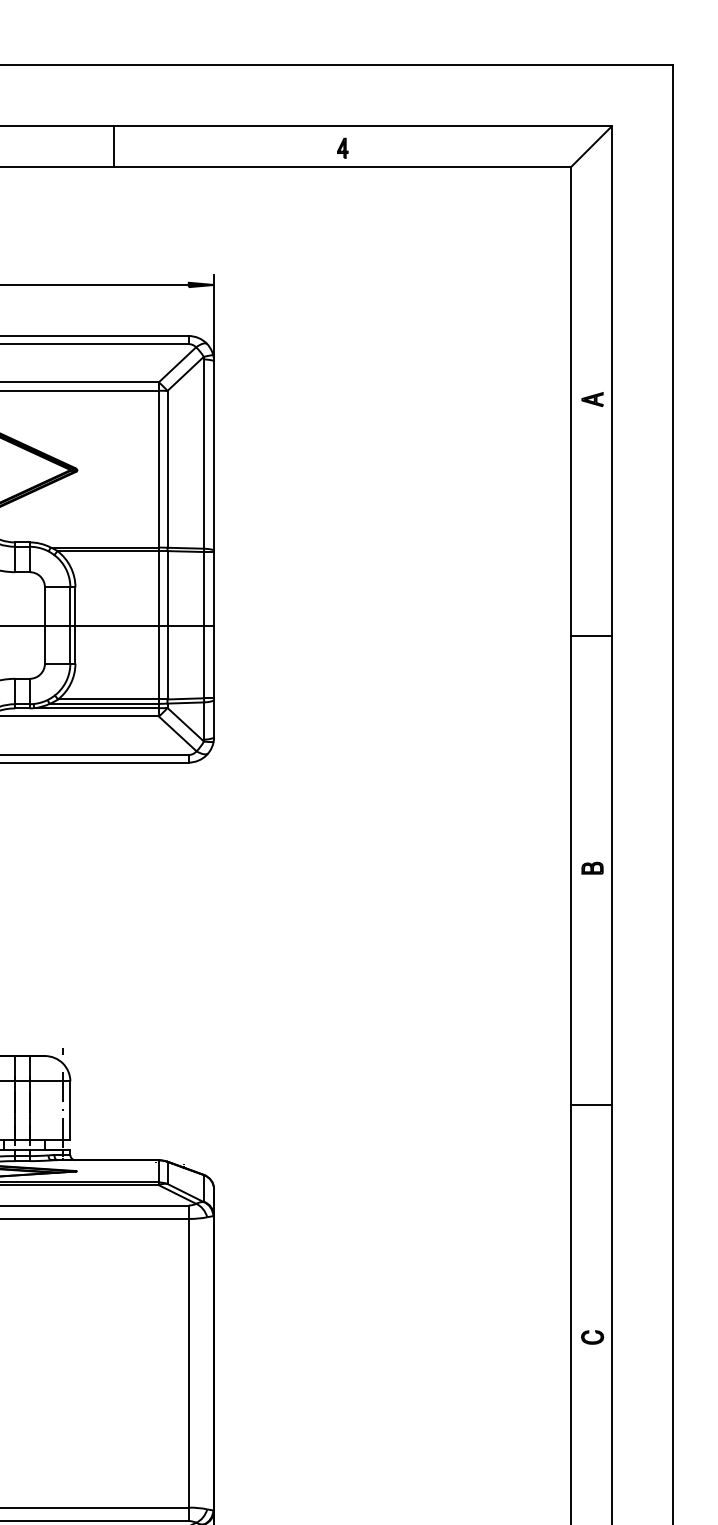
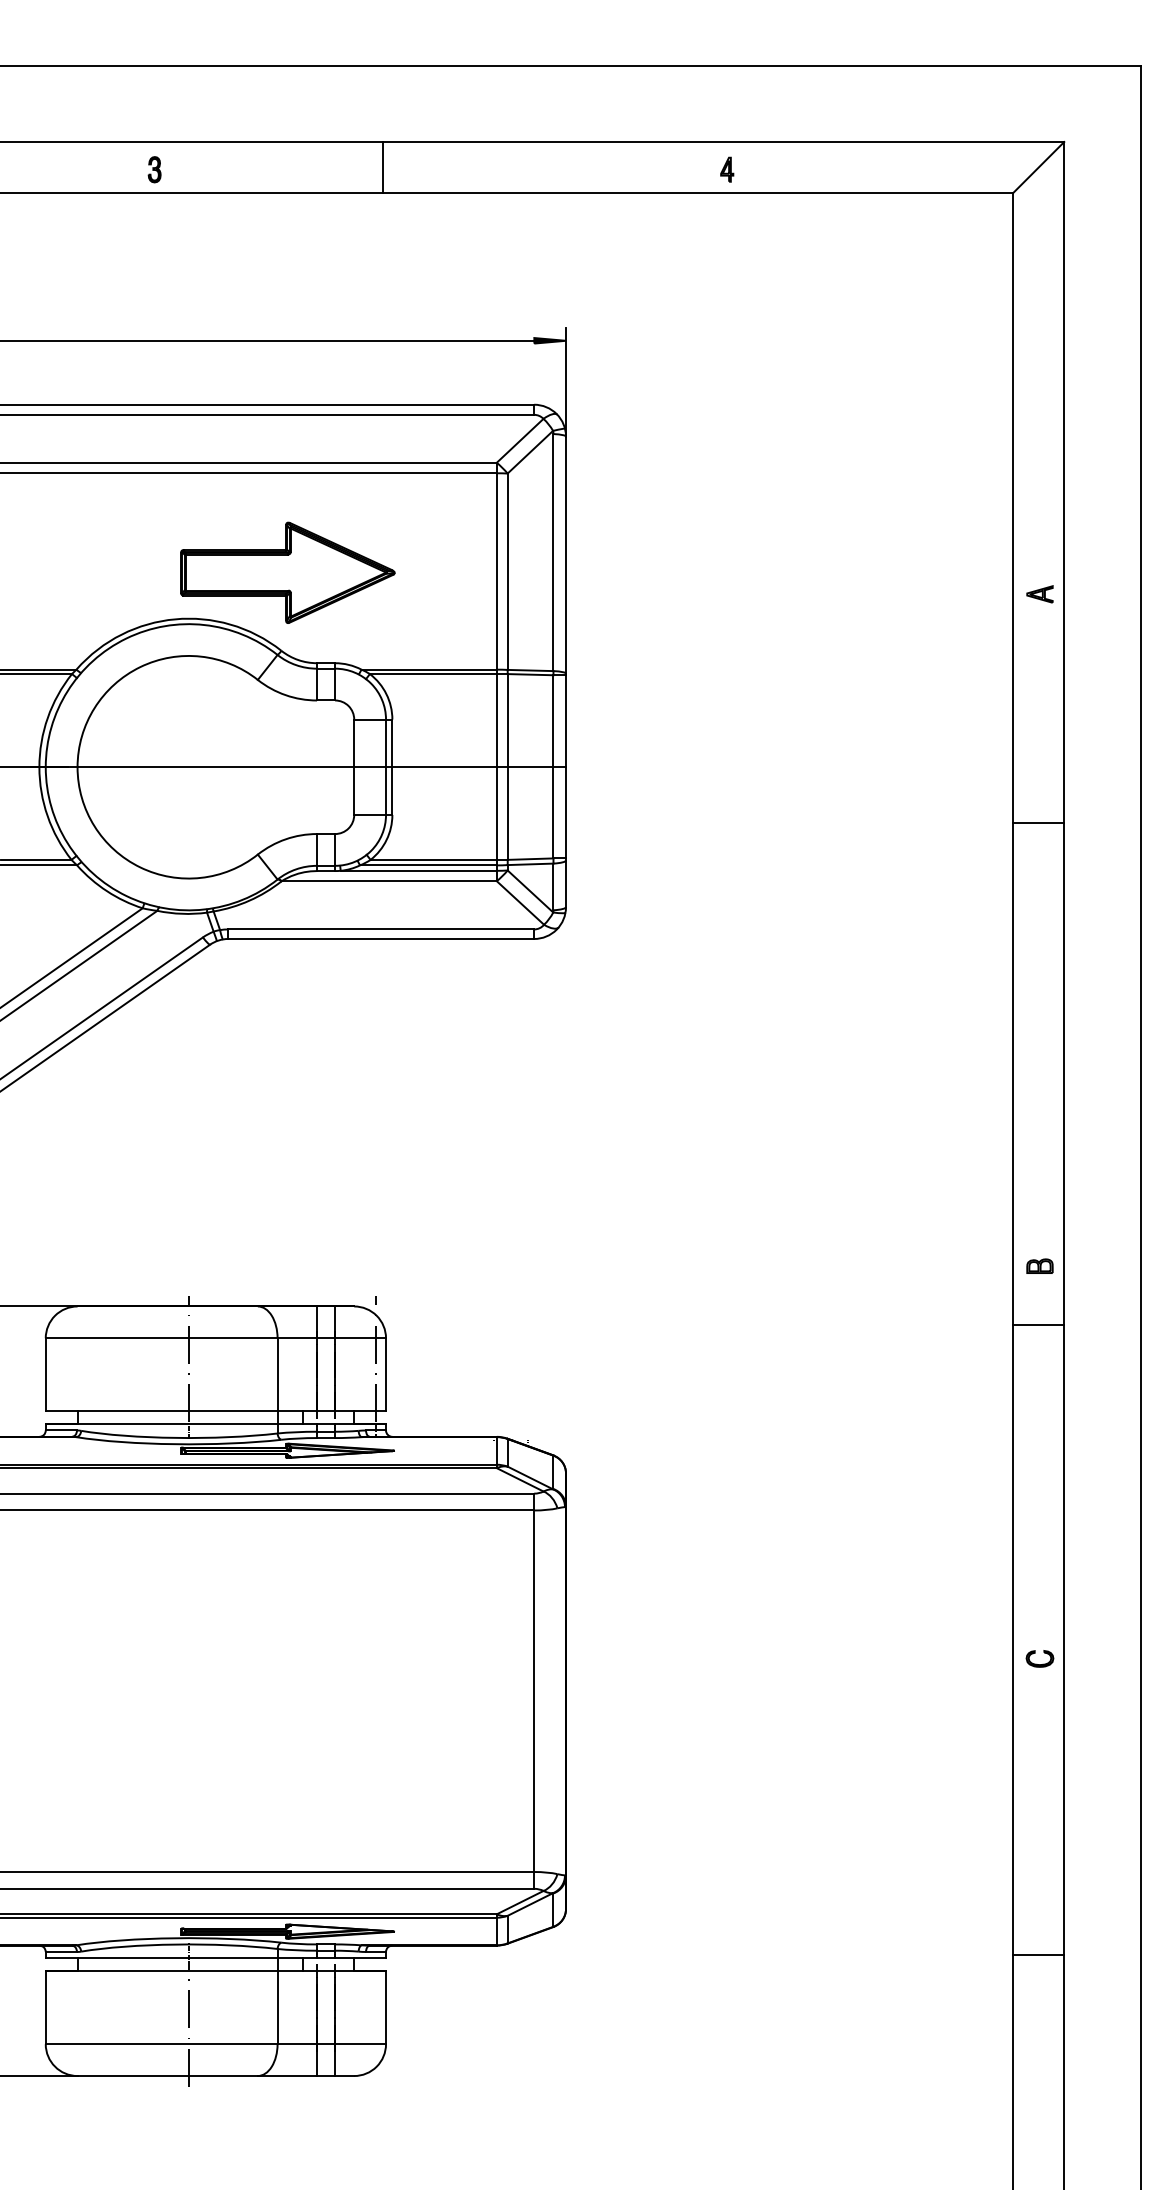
line: (113, 146) -> (382, 167), moved
part: (592, 399) -> (1039, 594), moved
line: (591, 636) -> (1038, 823), moved
part: (592, 867) -> (1039, 1265), moved
line: (591, 1104) -> (1038, 1325), moved

